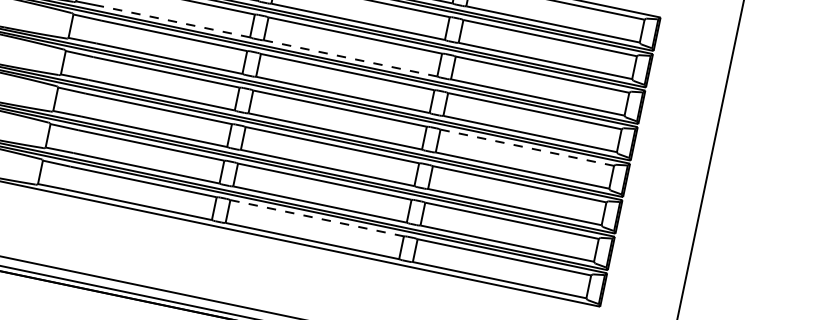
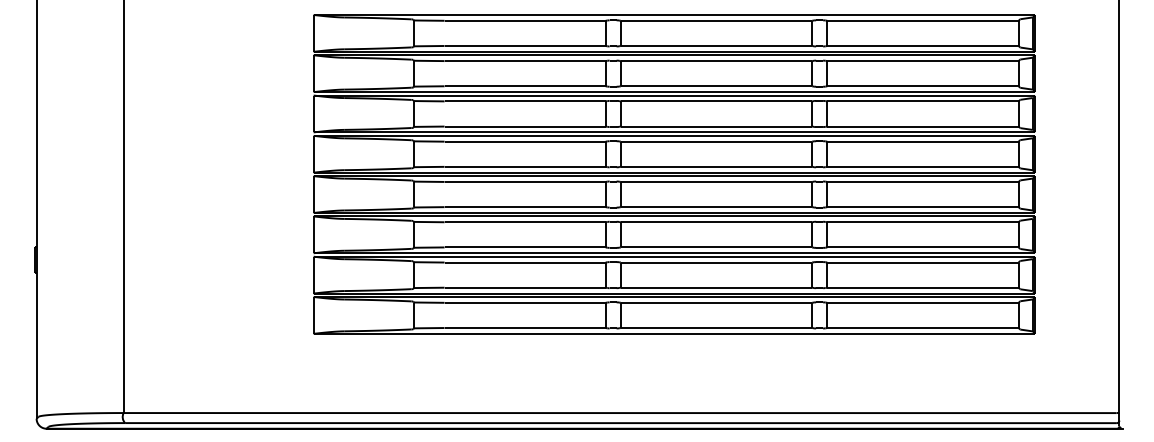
line: (177, 22) -> (525, 126), dashed -> solid
line: (350, 58) -> (716, 126), dashed -> solid
line: (526, 147) -> (922, 181), dashed -> solid
line: (317, 217) -> (716, 302), dashed -> solid

